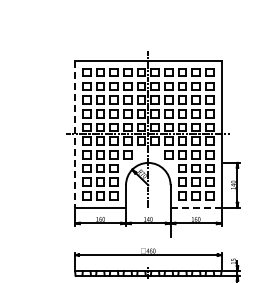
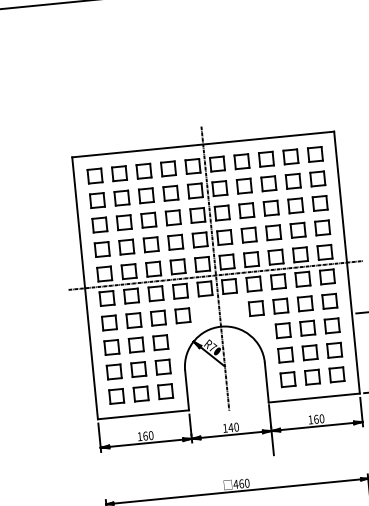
line: (75, 134) -> (85, 288), dashed -> solid
line: (196, 207) -> (315, 397), dashed -> solid

